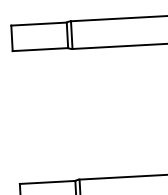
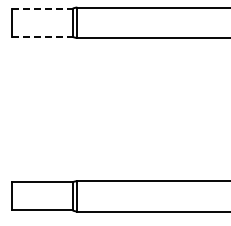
line: (39, 23) -> (42, 8), solid -> dashed
line: (40, 49) -> (42, 36), solid -> dashed

